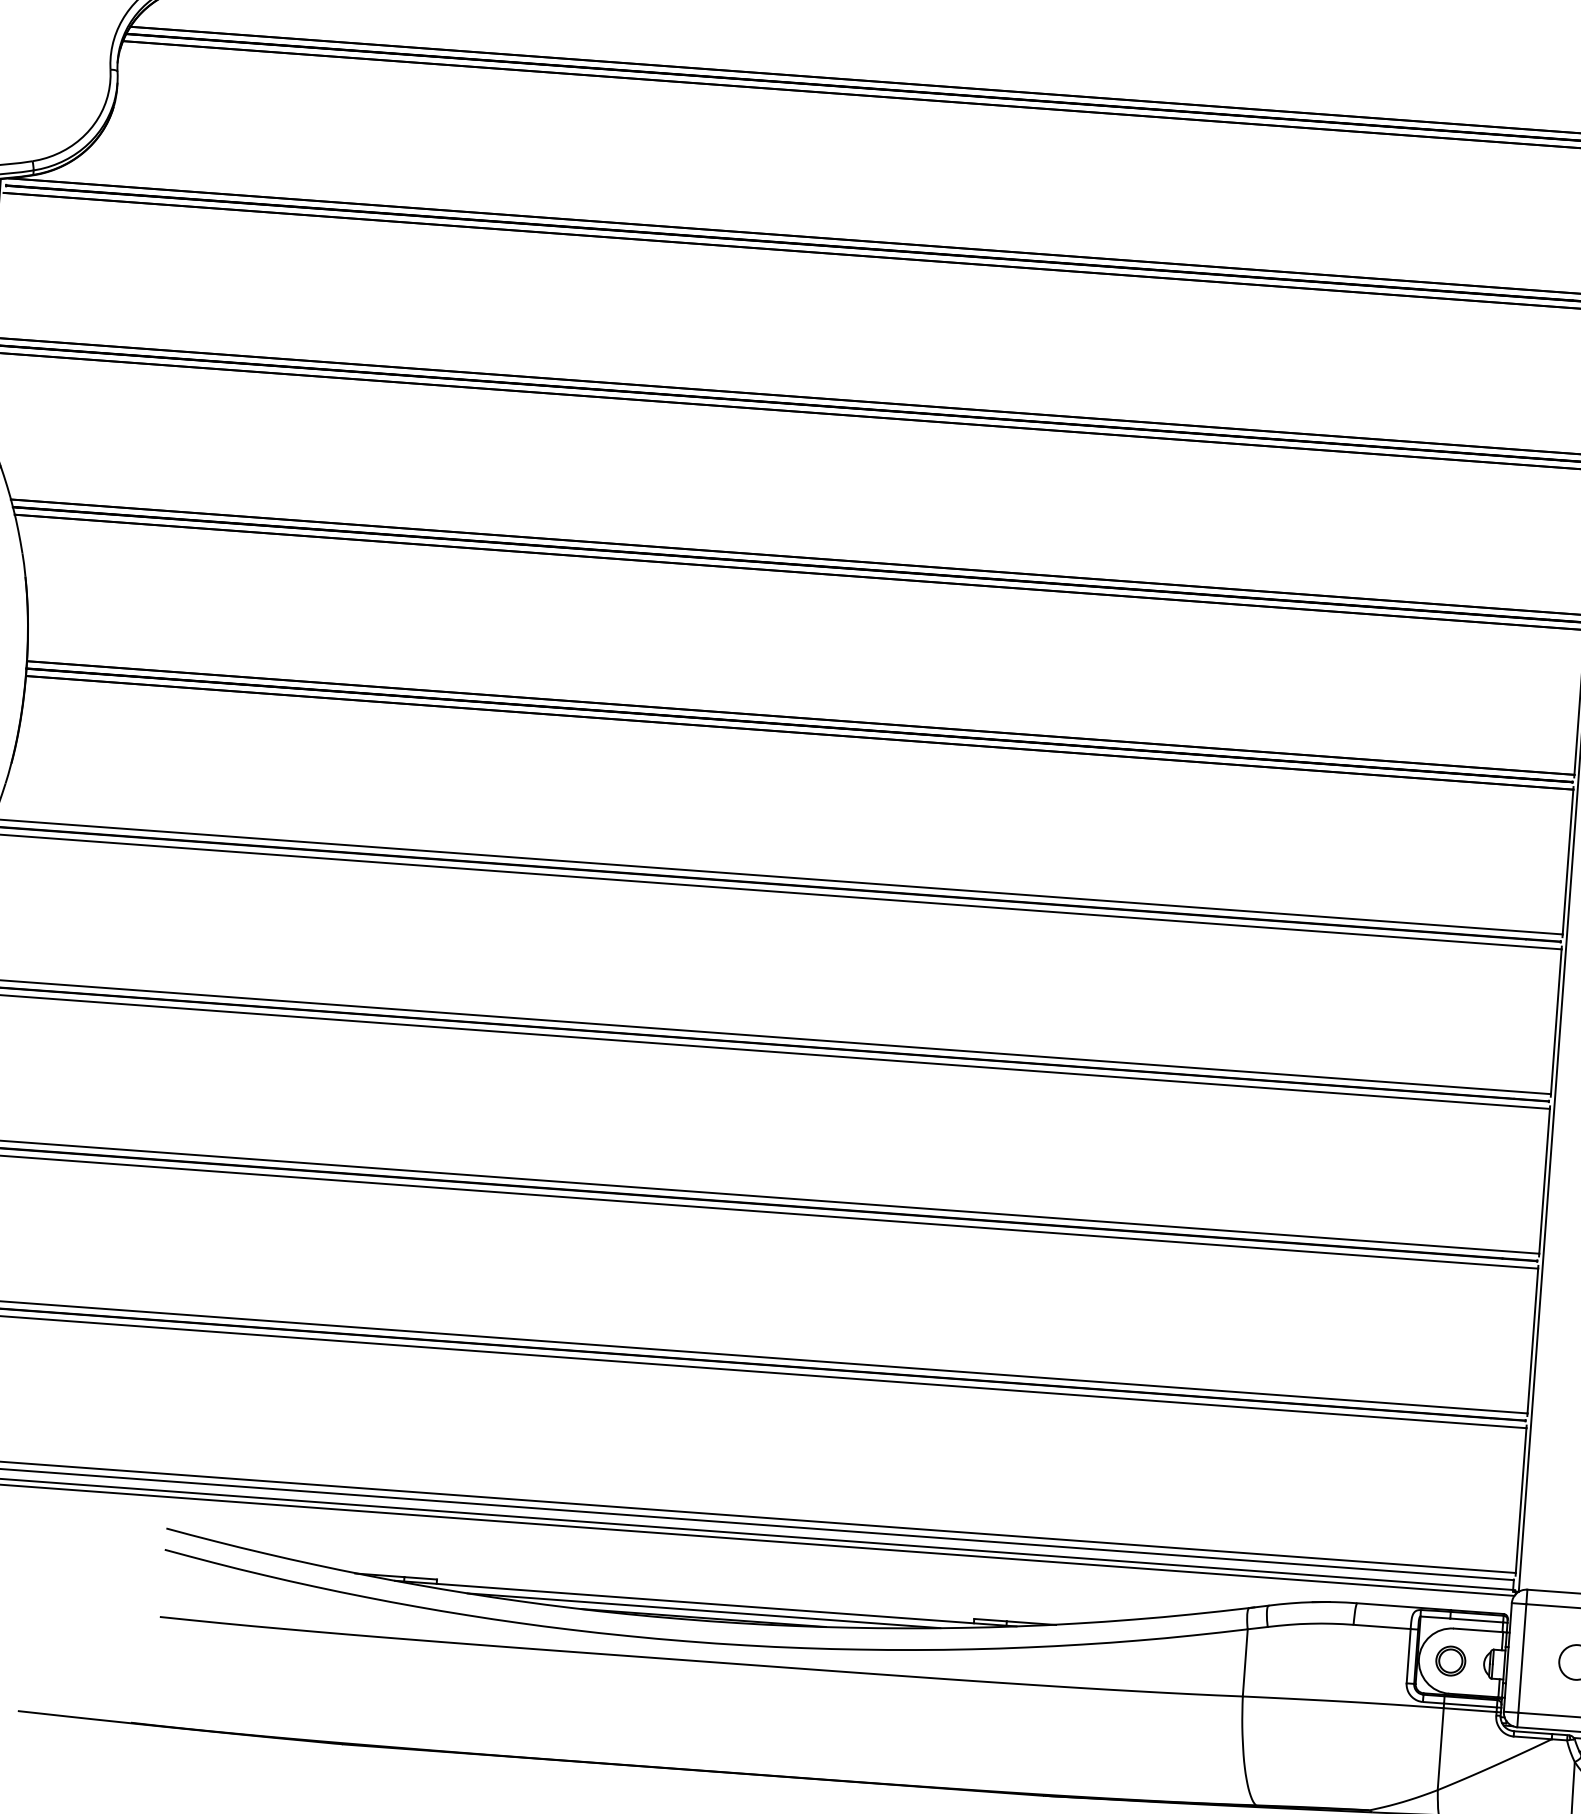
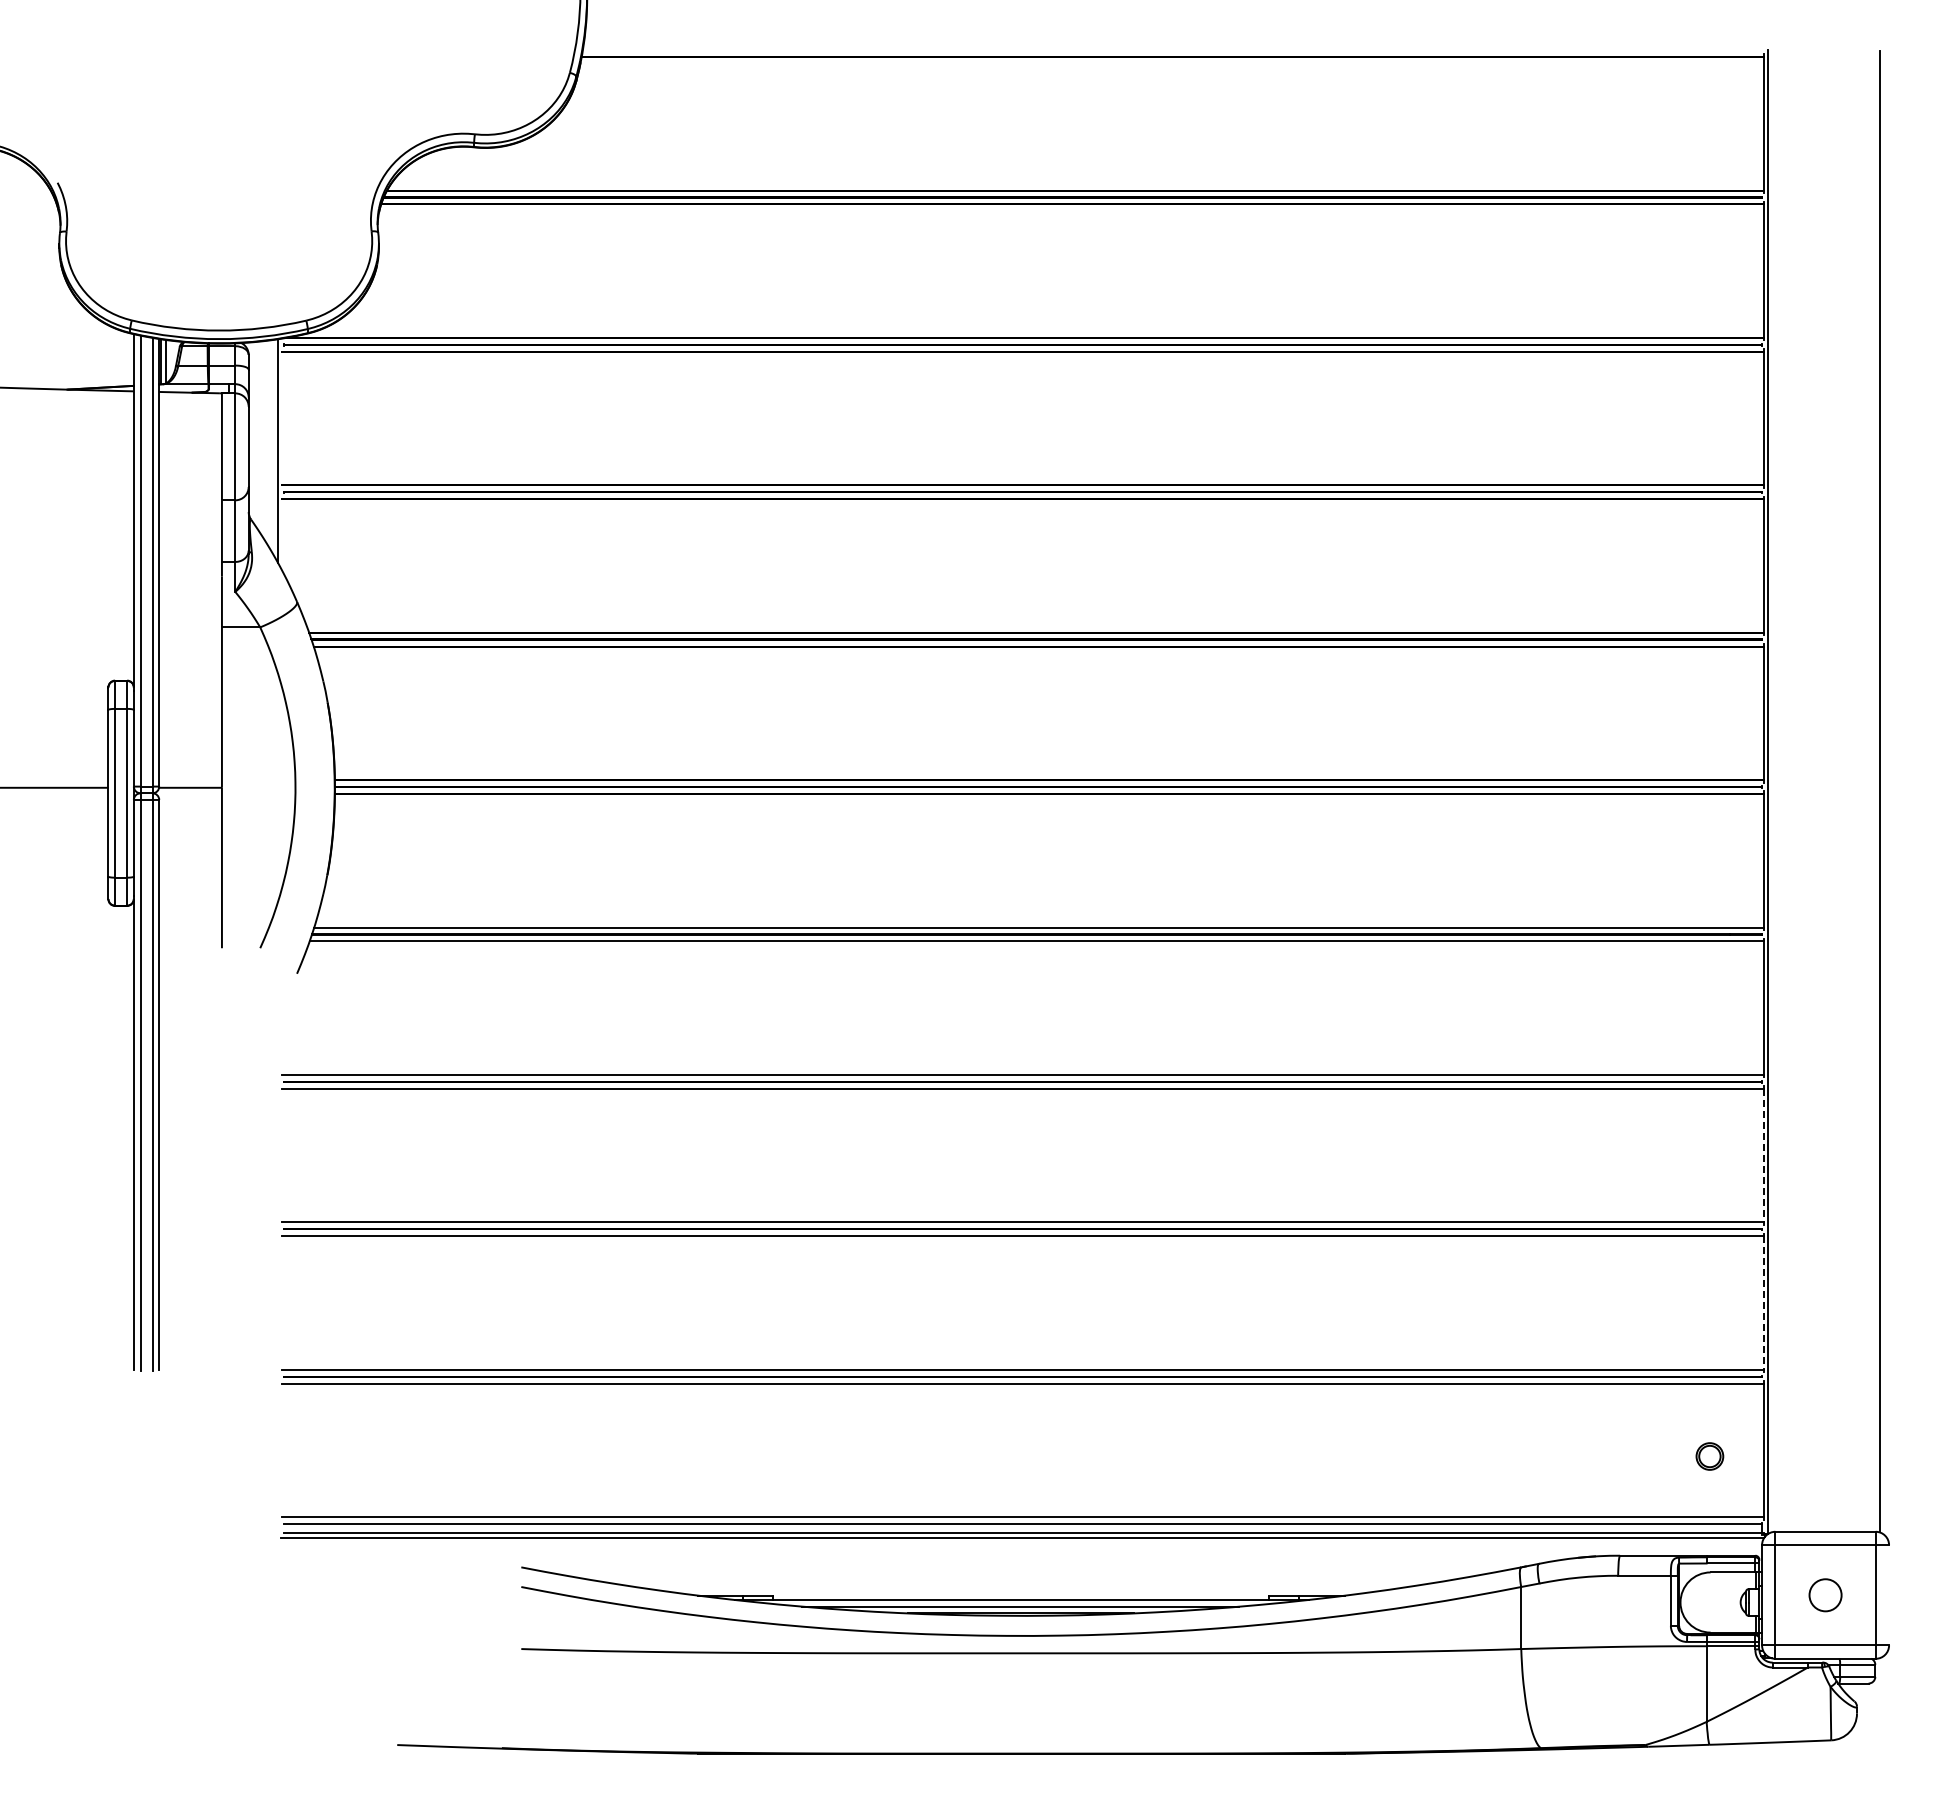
line: (1544, 1181) -> (1763, 1155), solid -> dashed
line: (1532, 1341) -> (1763, 1303), solid -> dashed
part: (1450, 1661) -> (1709, 1456), moved

